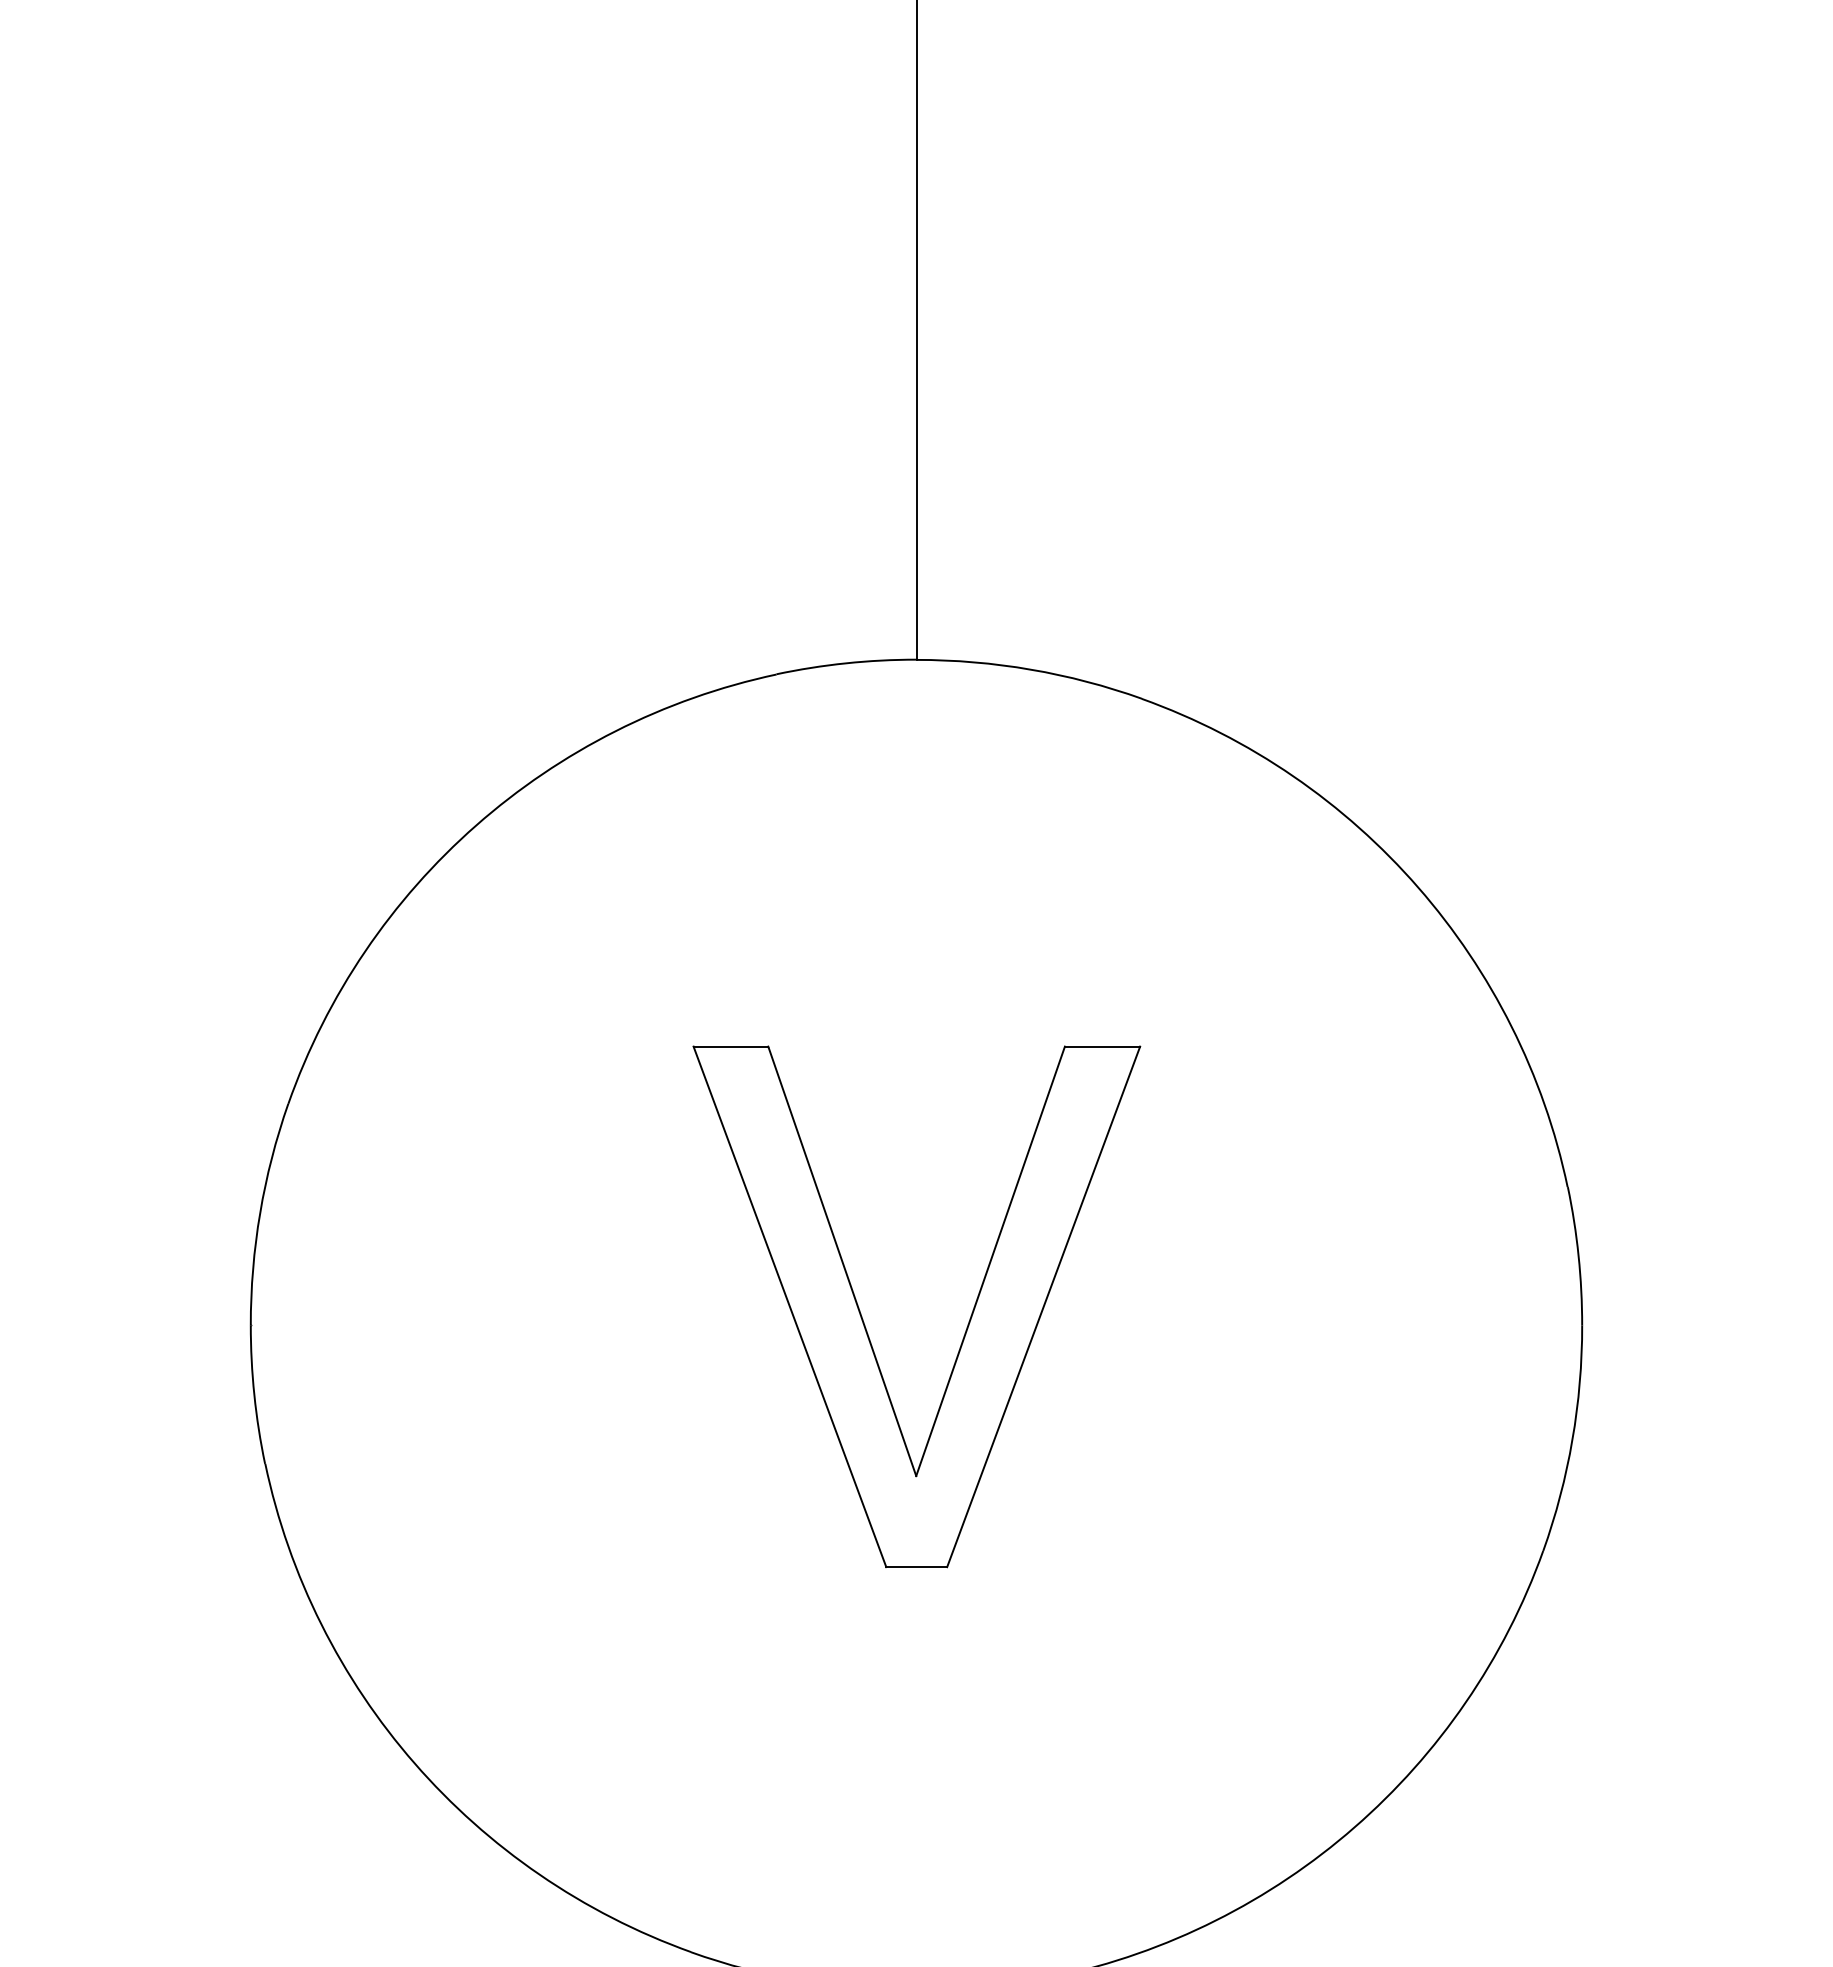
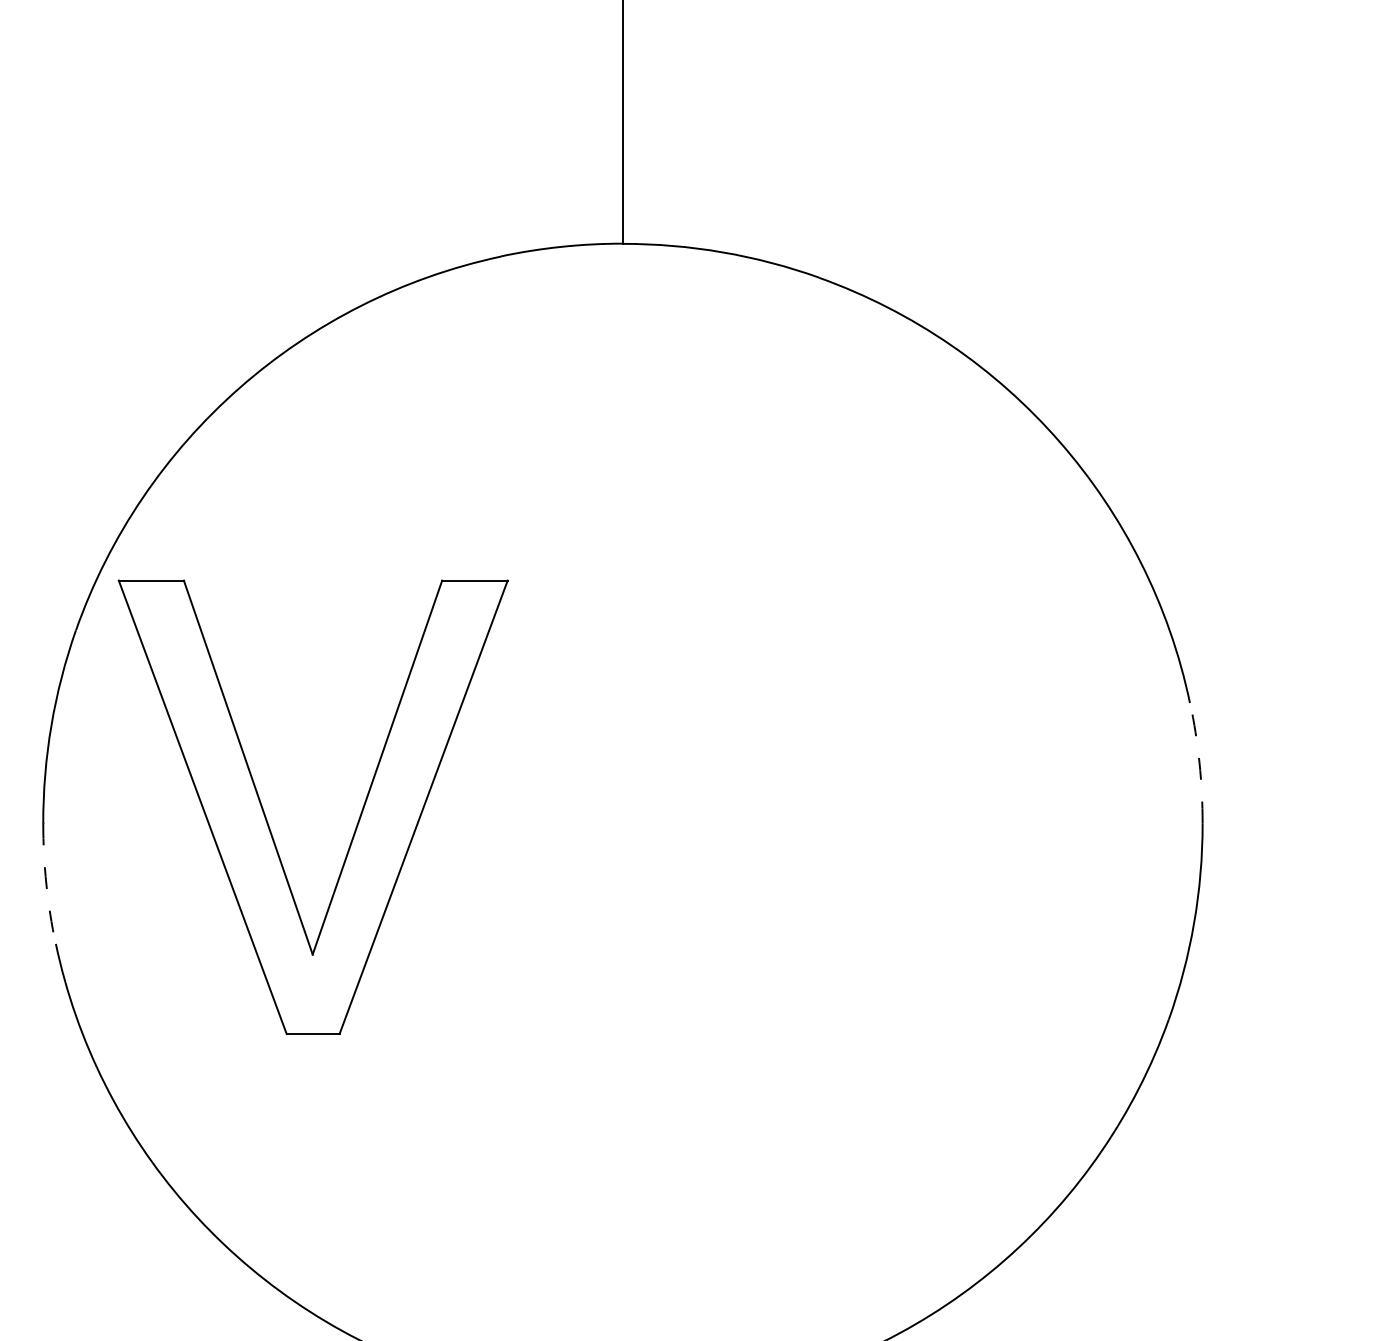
arc: (1578, 1255) -> (1199, 762), solid -> dashed
part: (967, 1324) -> (357, 822), moved
arc: (254, 1395) -> (46, 884), solid -> dashed

